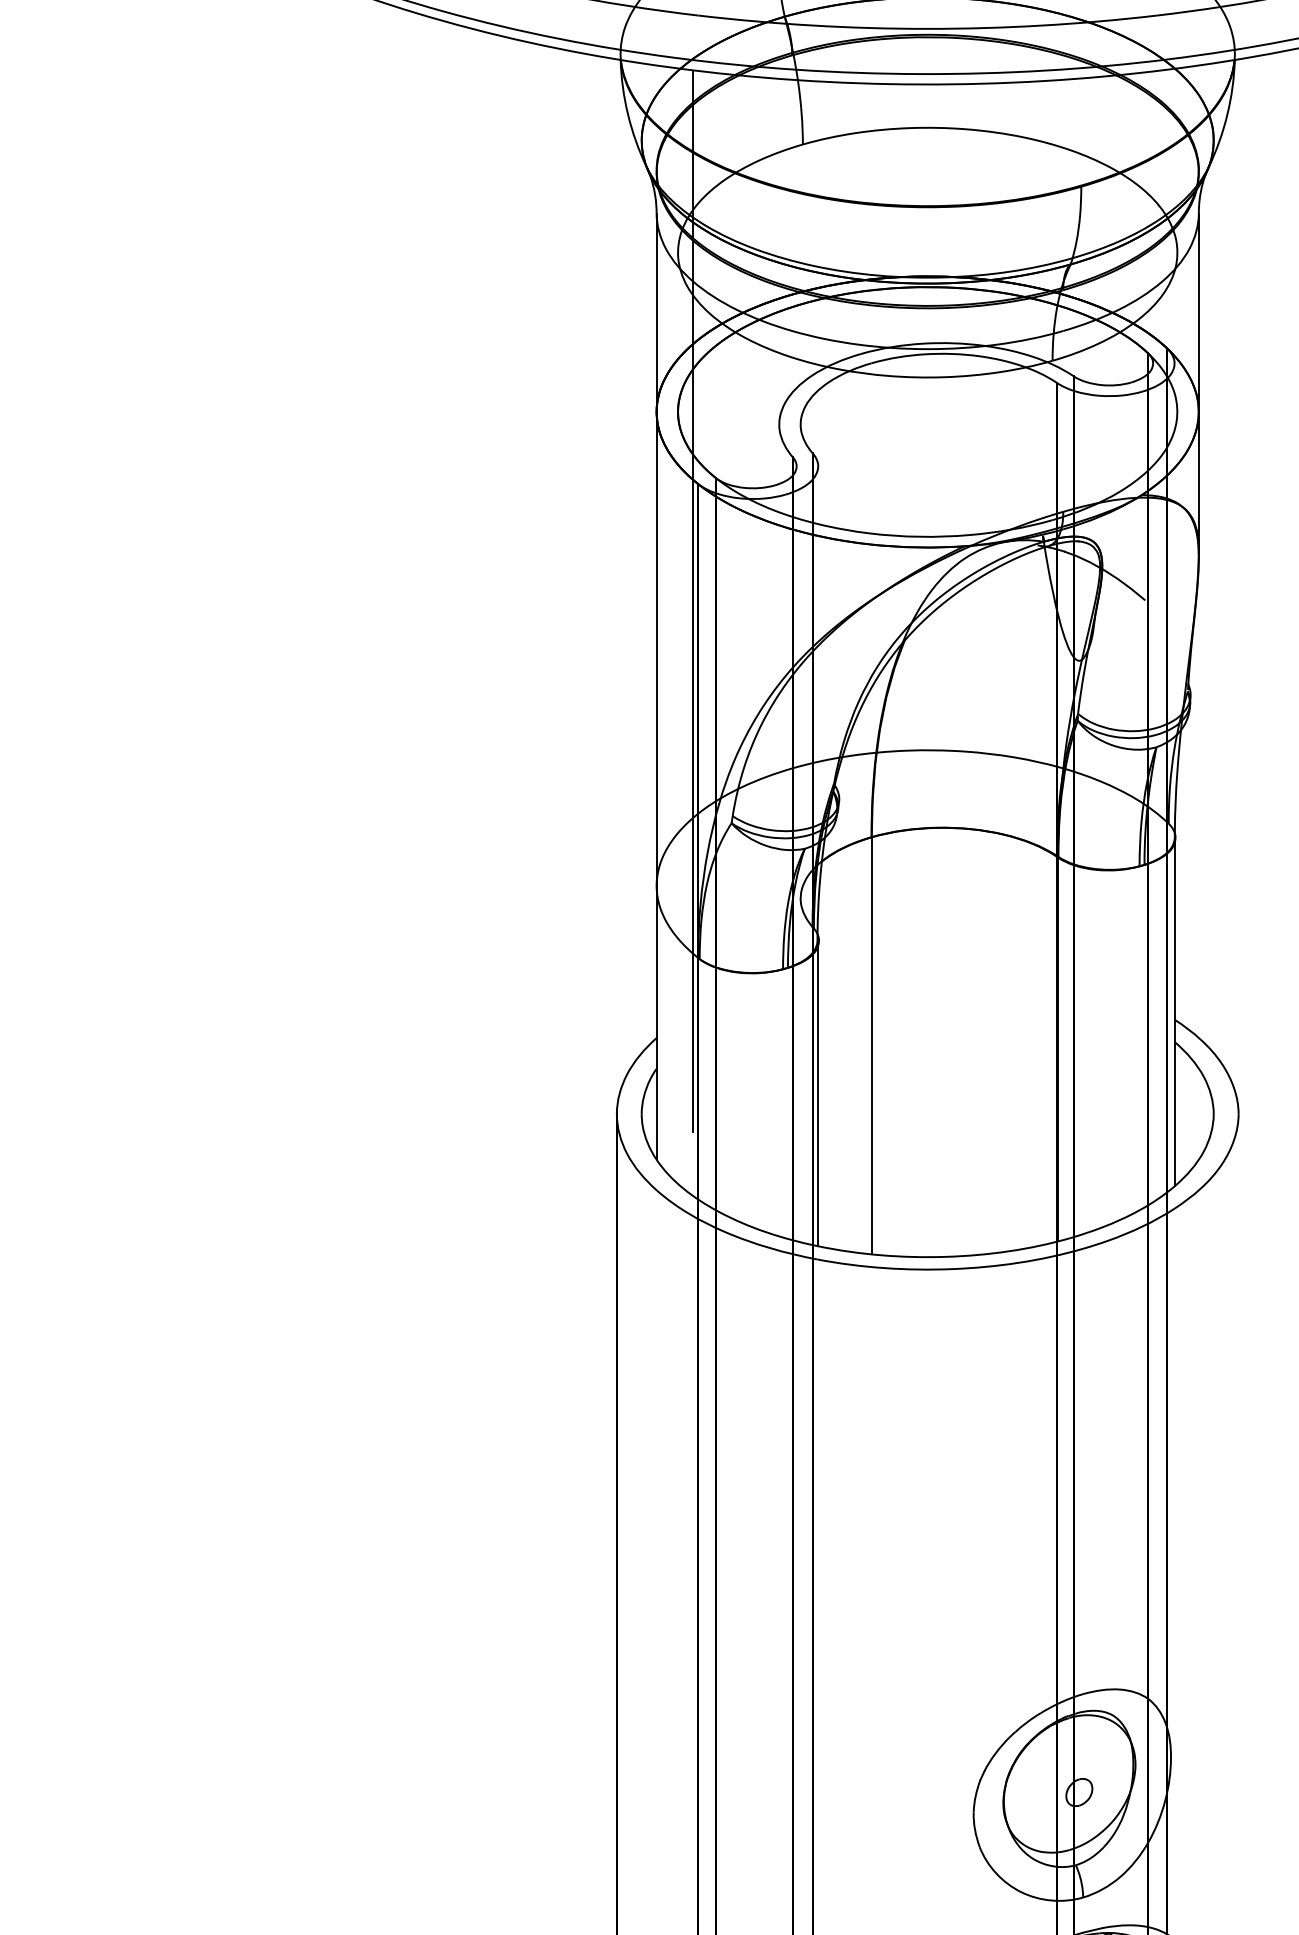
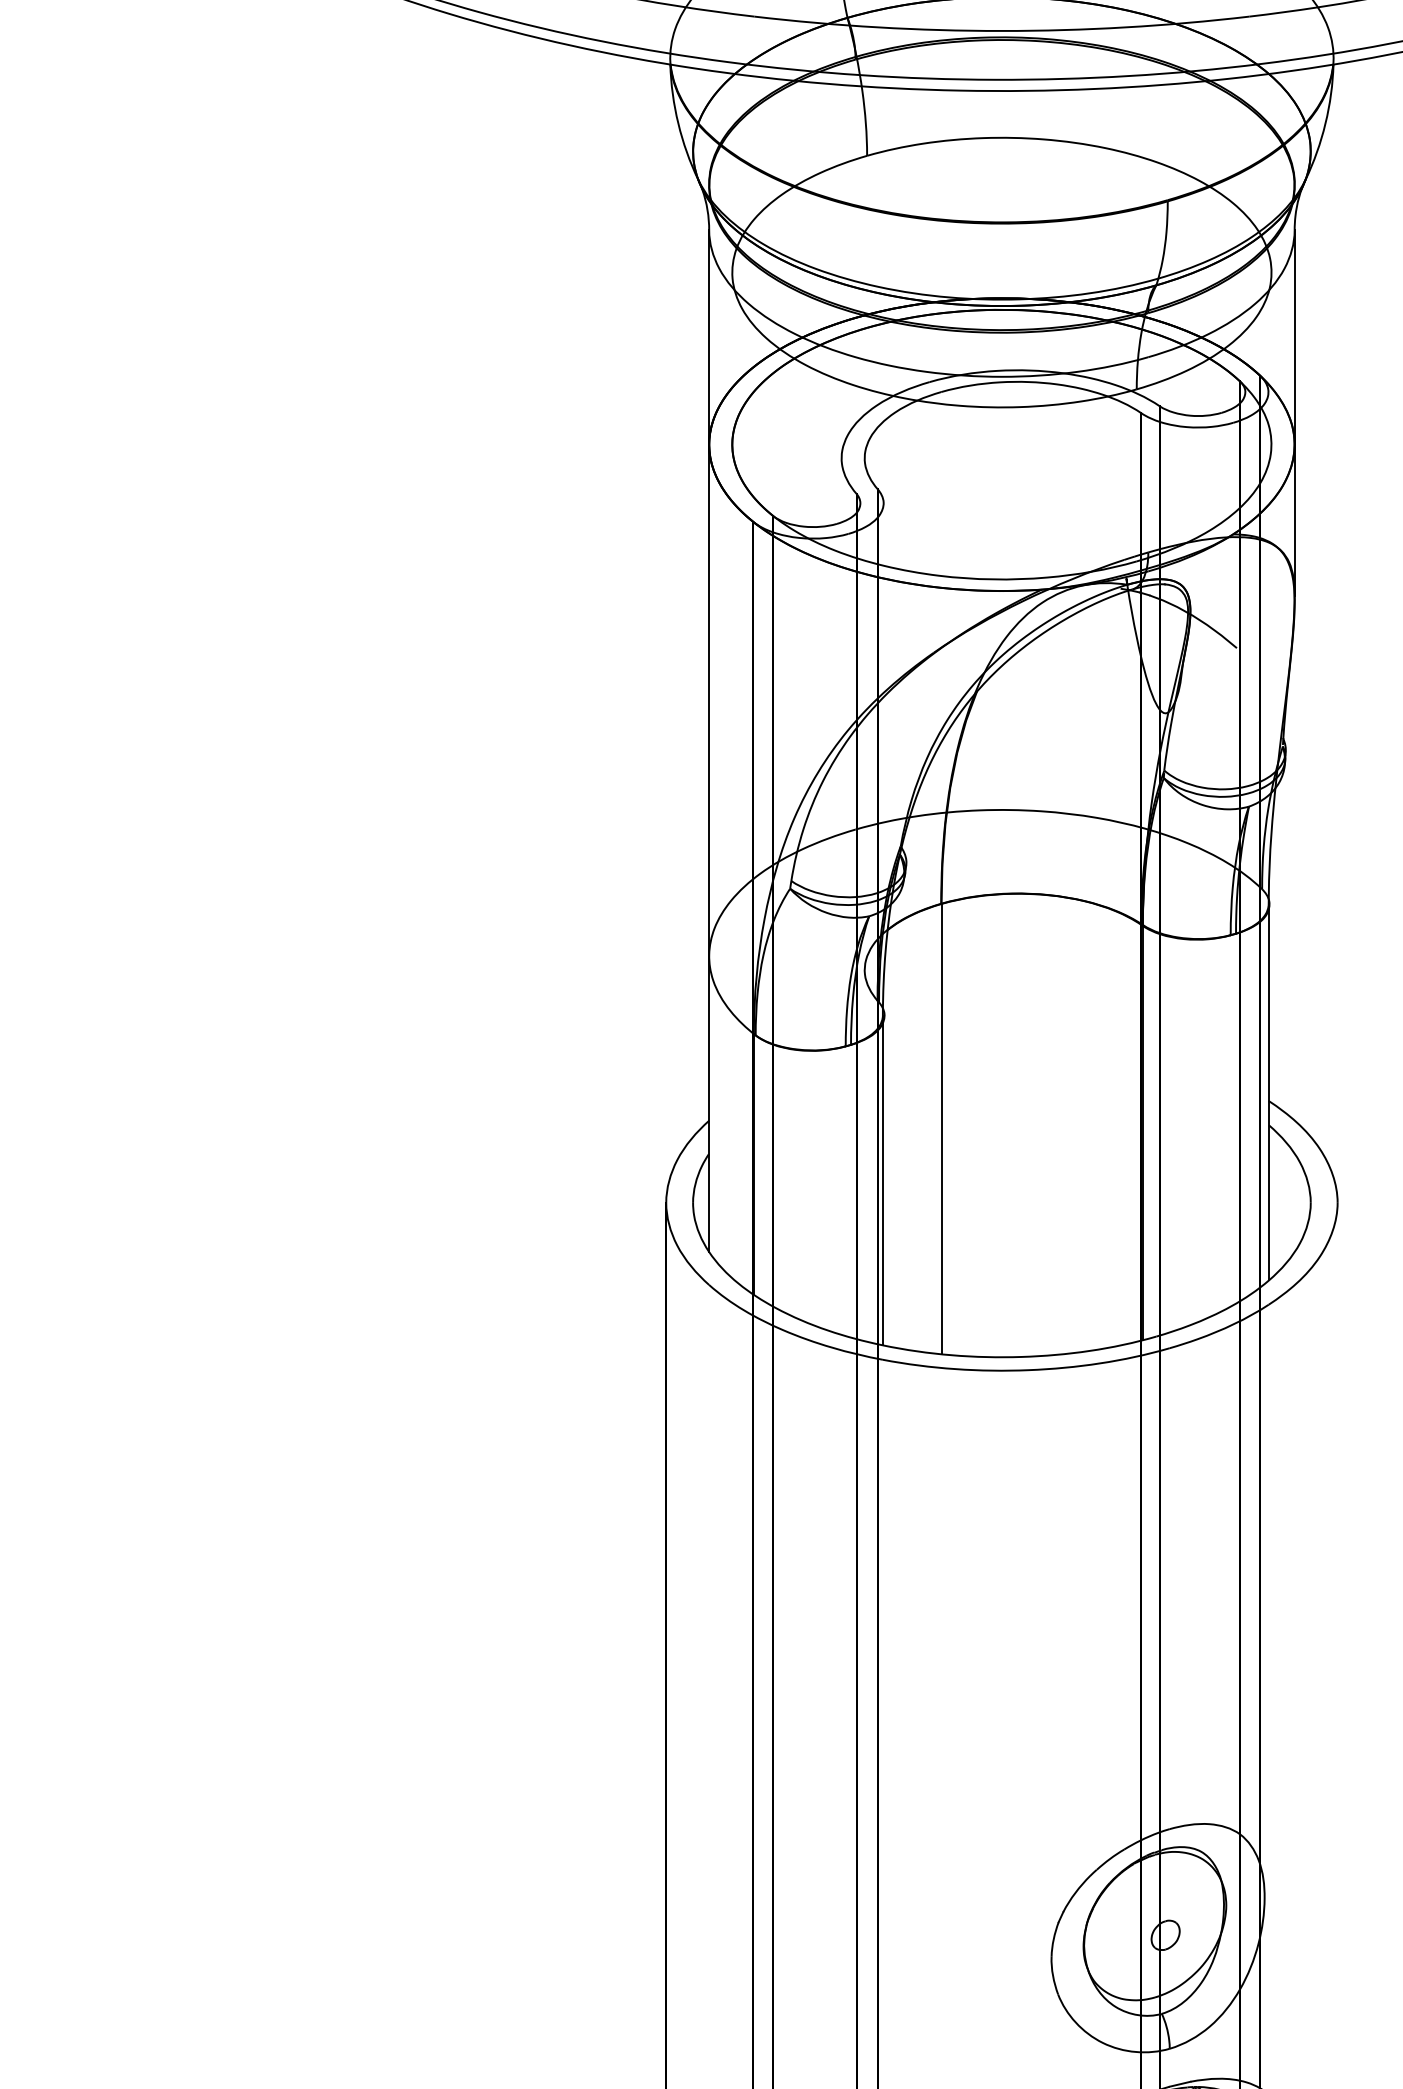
line: (692, 632) -> (747, 682), removed

